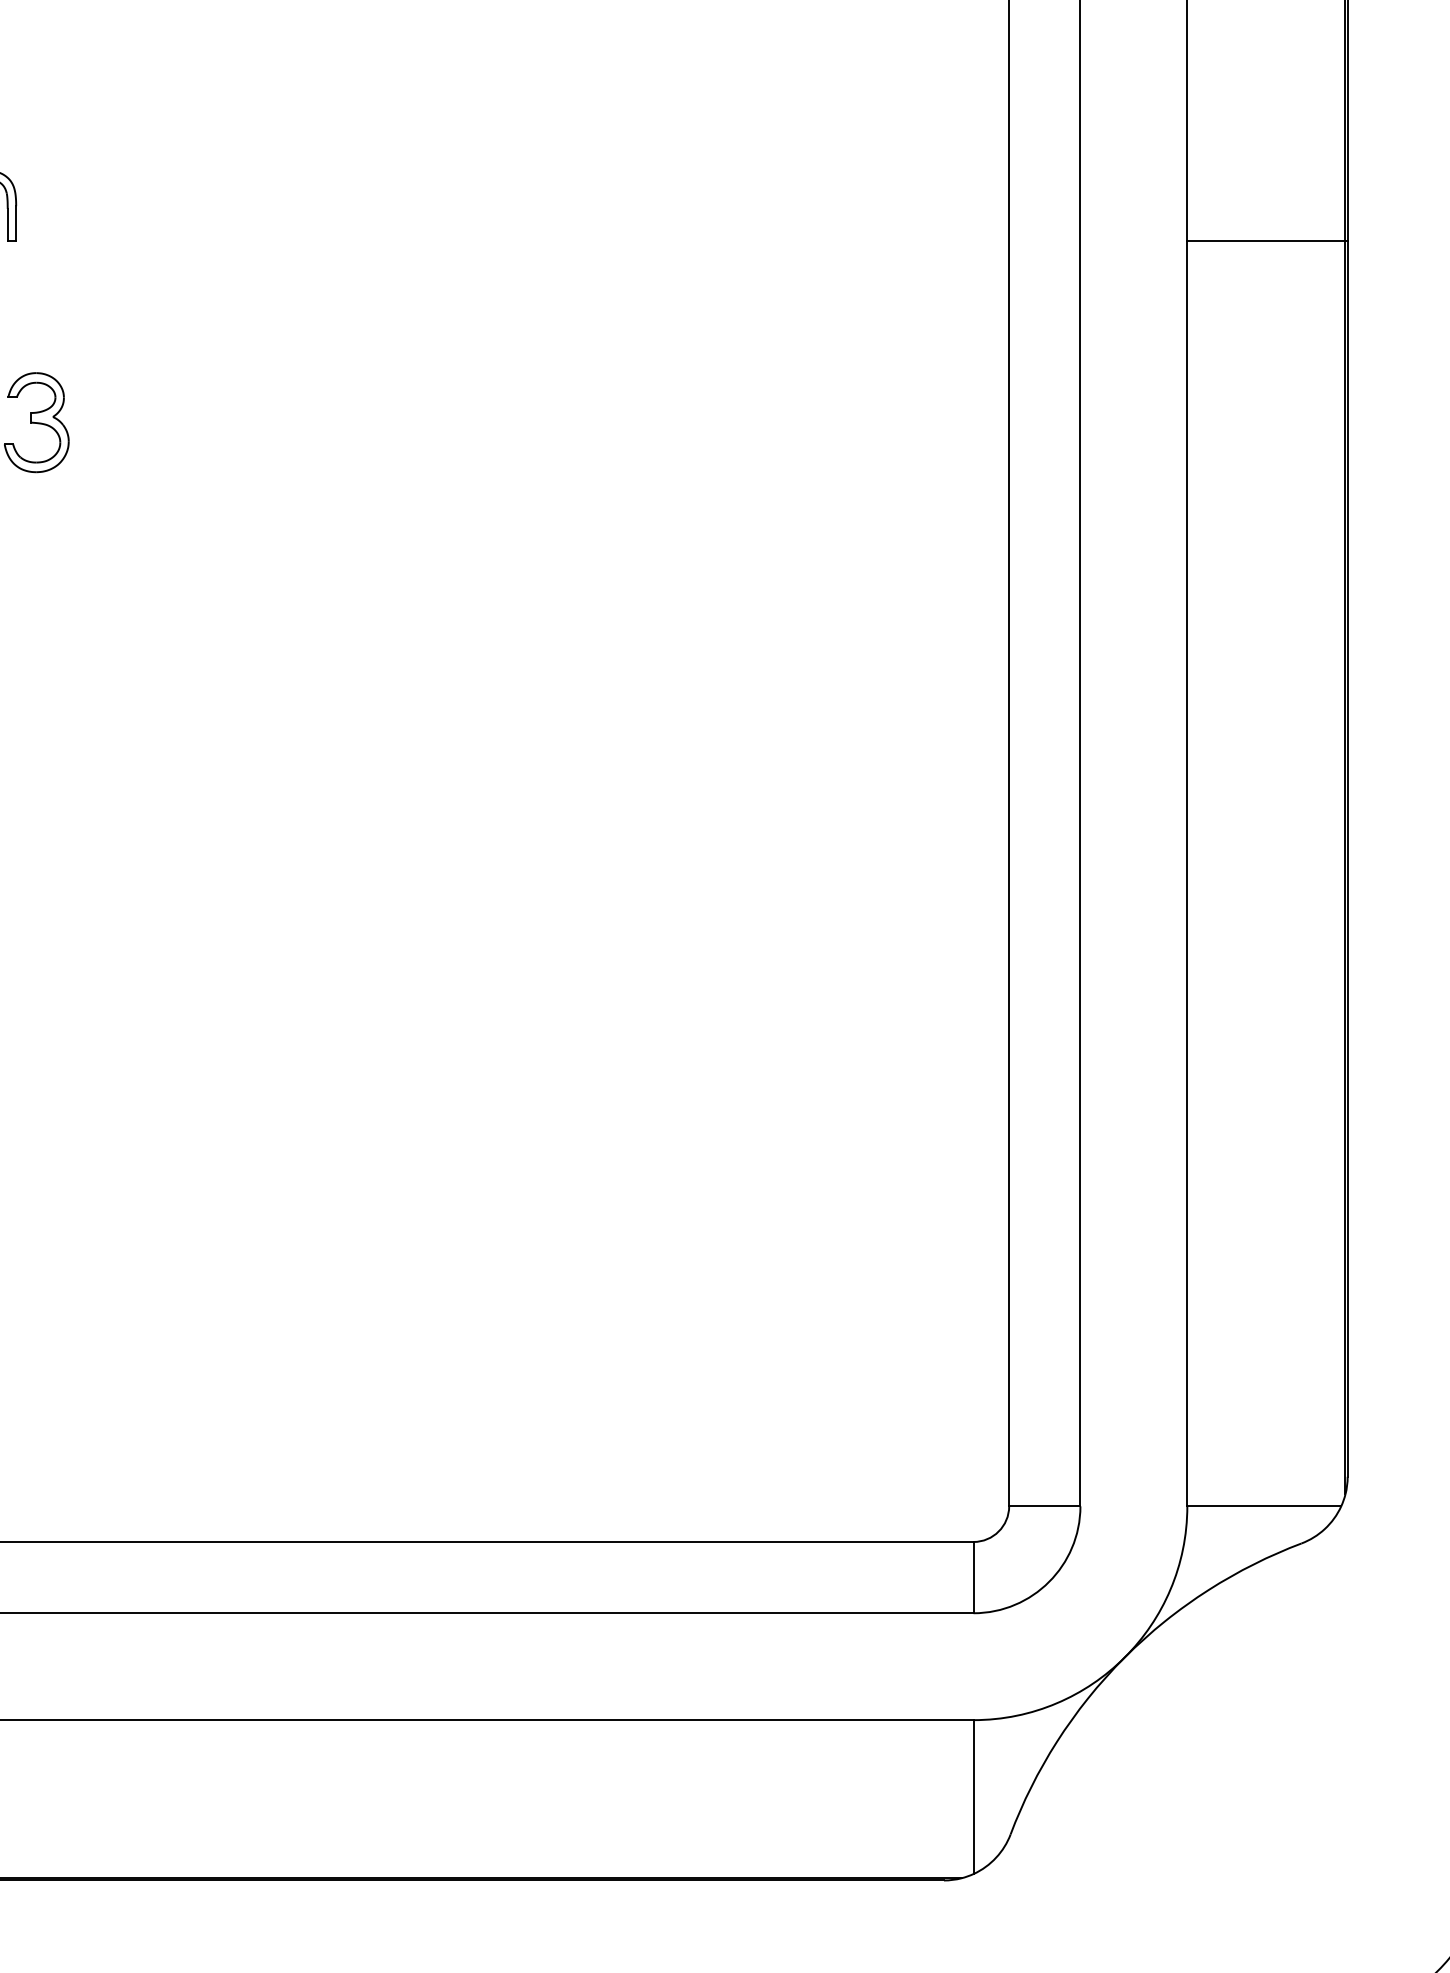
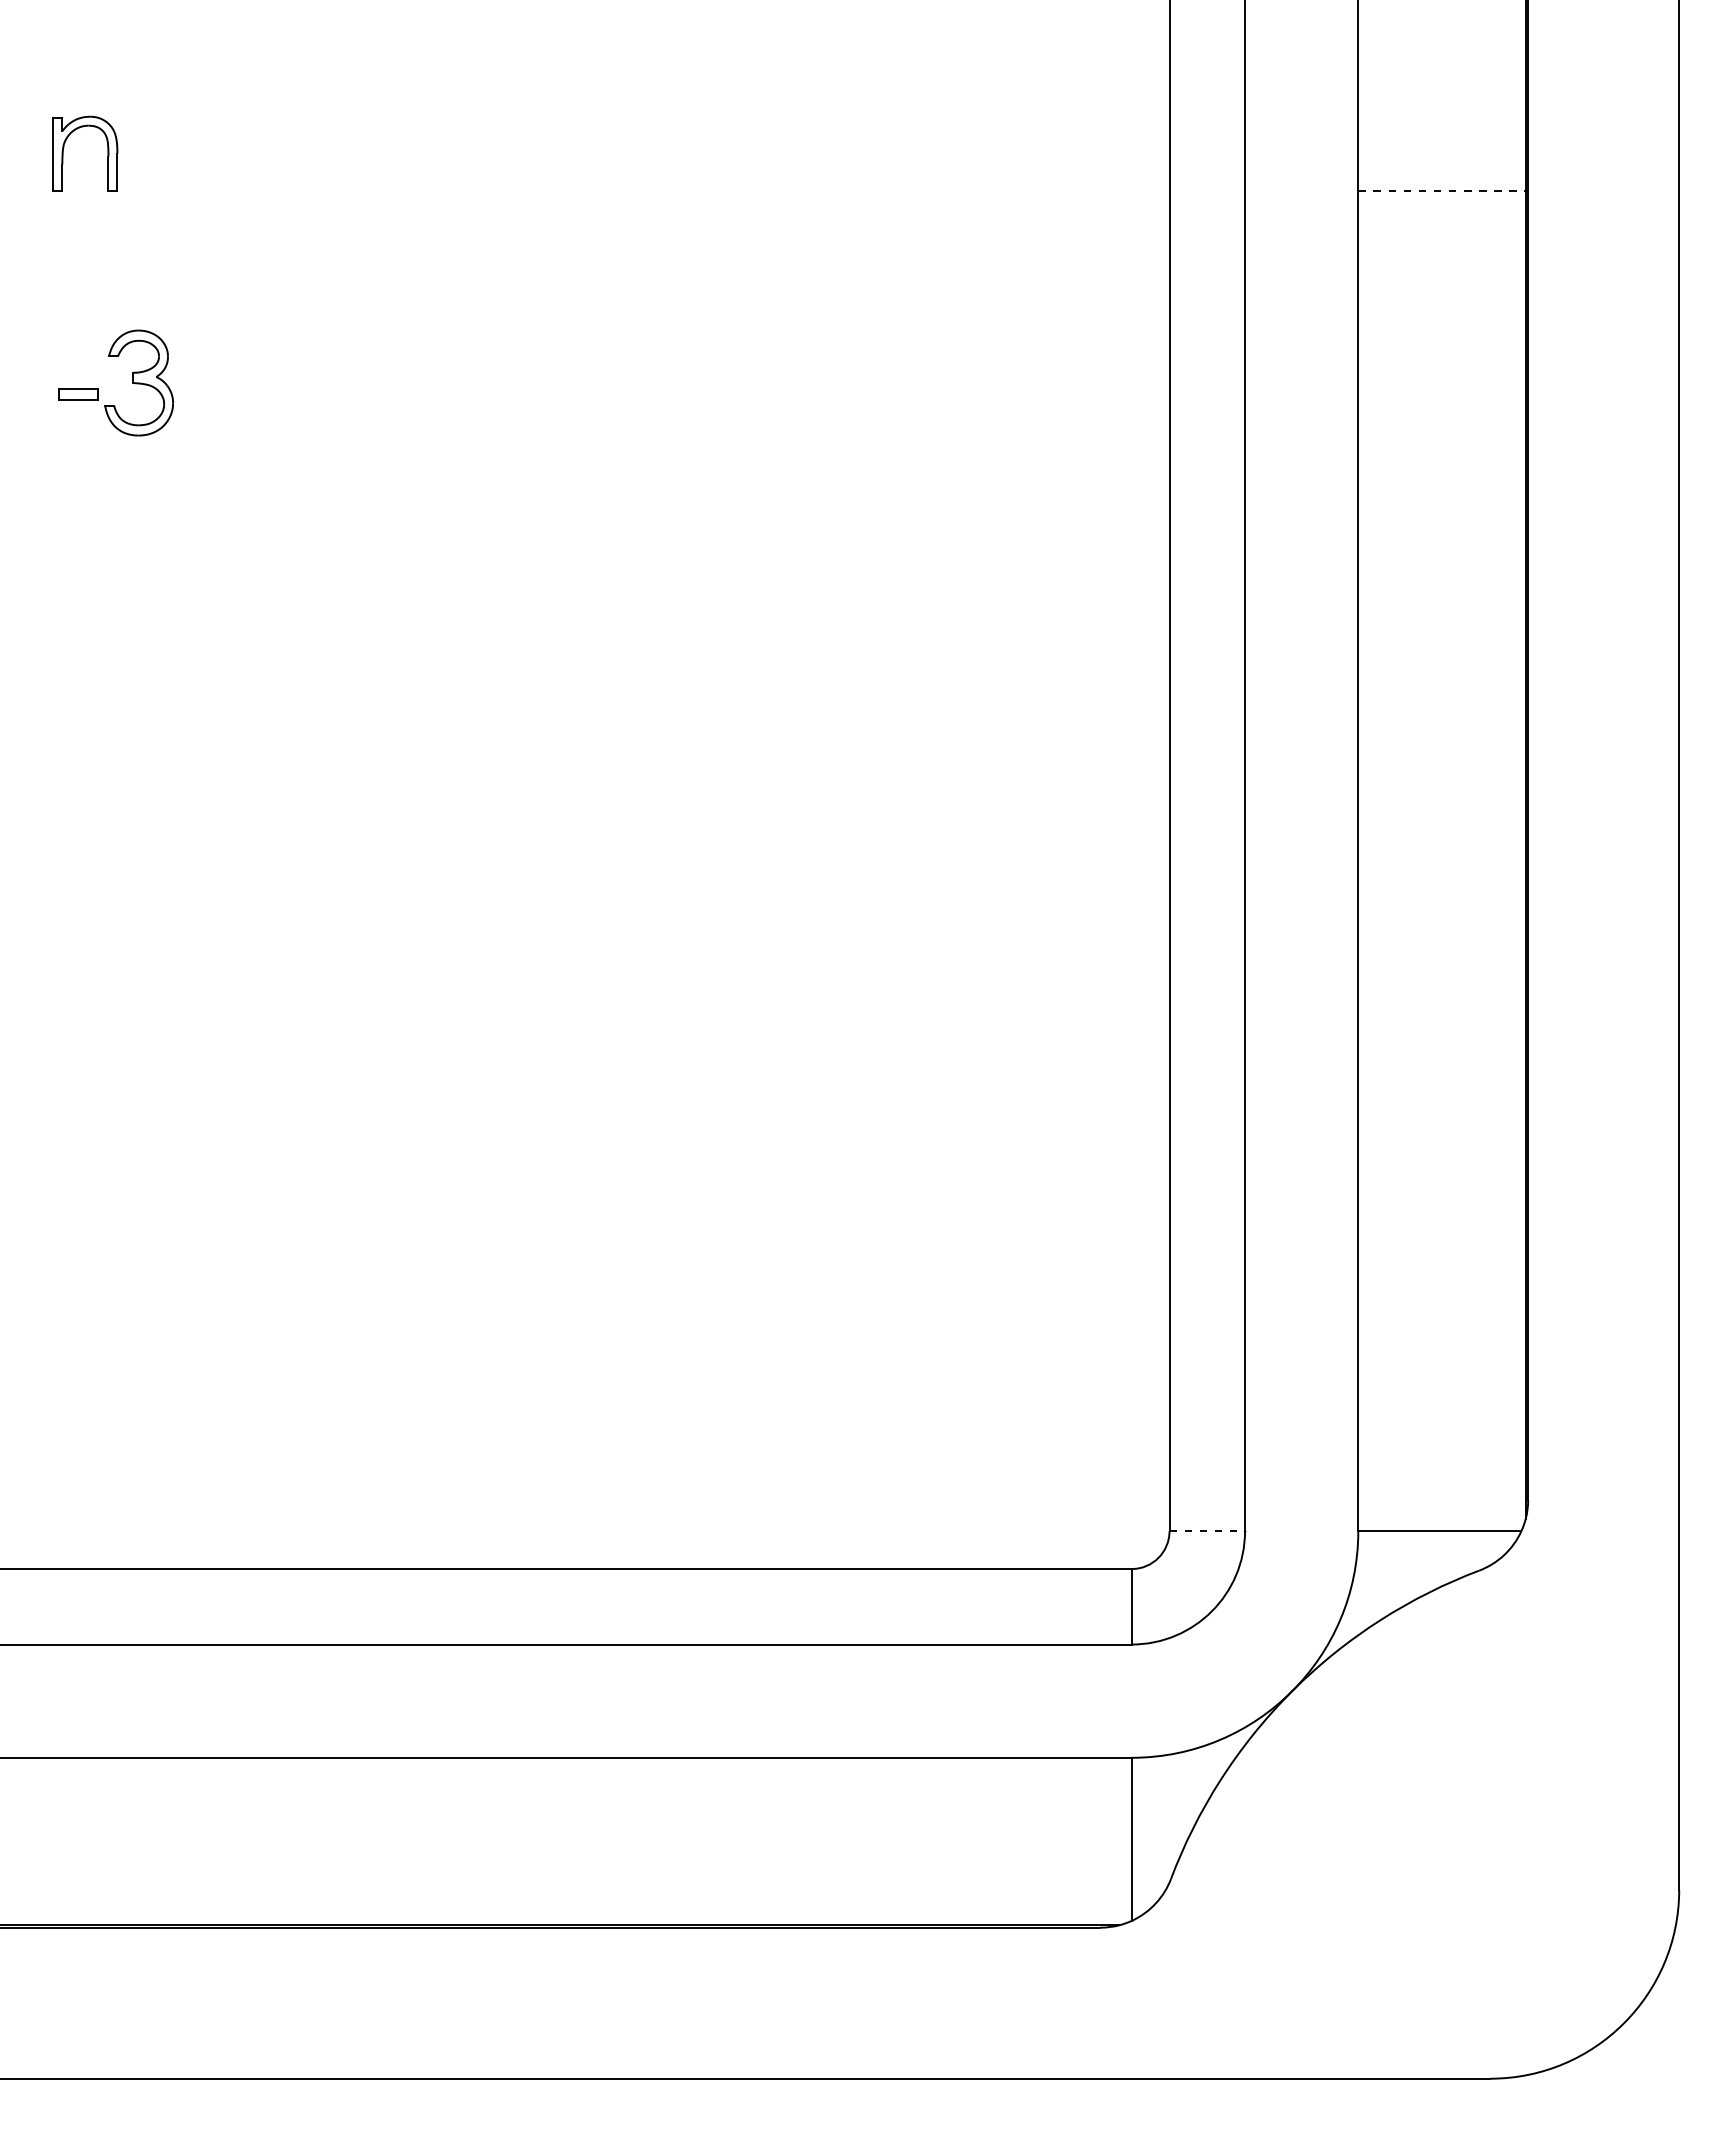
line: (1266, 241) -> (1442, 191), solid -> dashed
line: (1045, 1506) -> (1207, 1531), solid -> dashed

